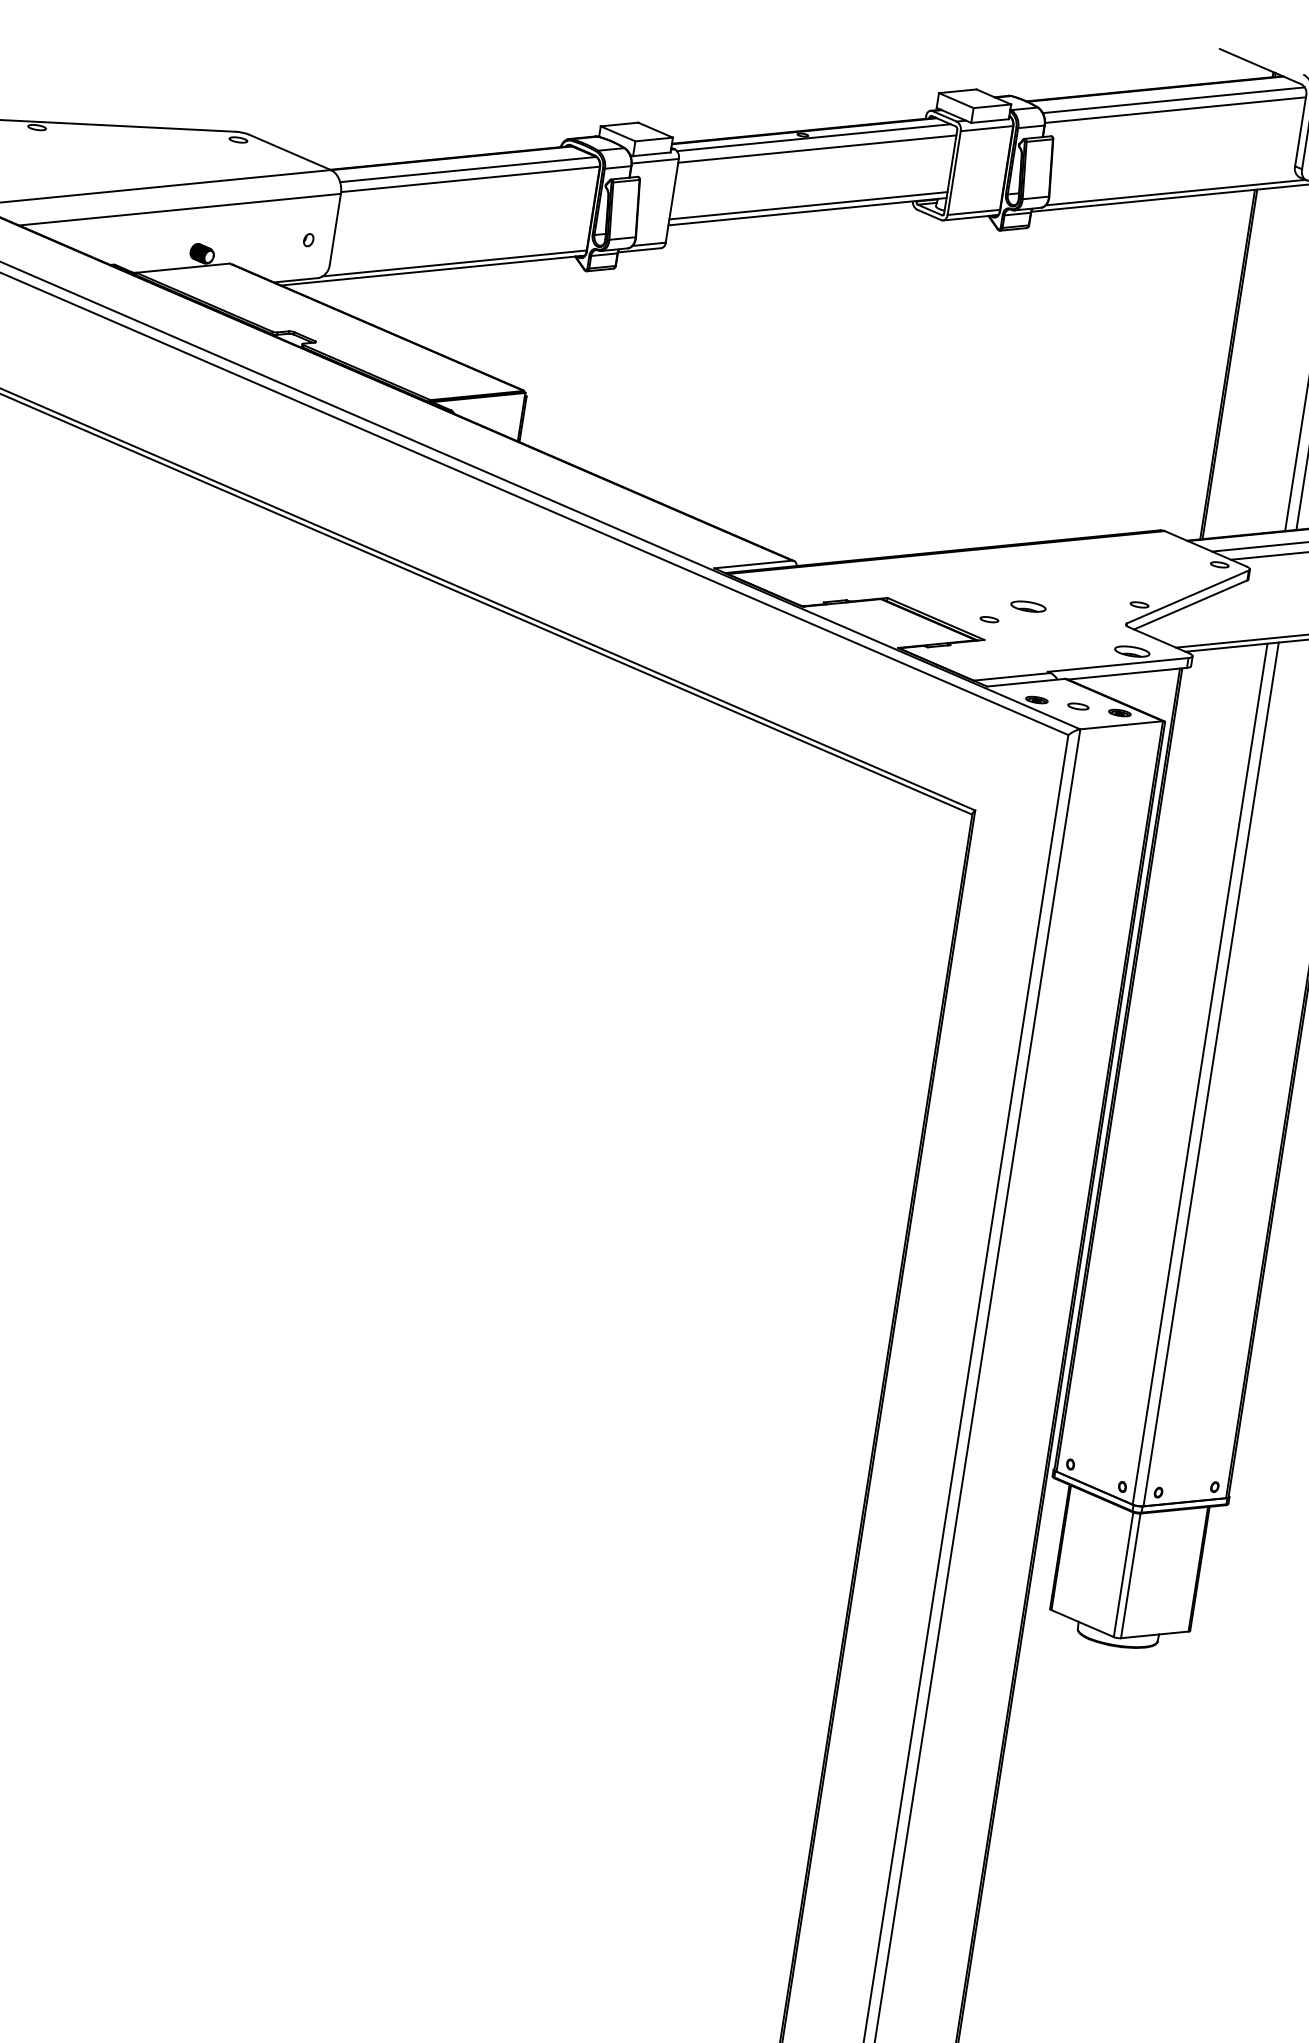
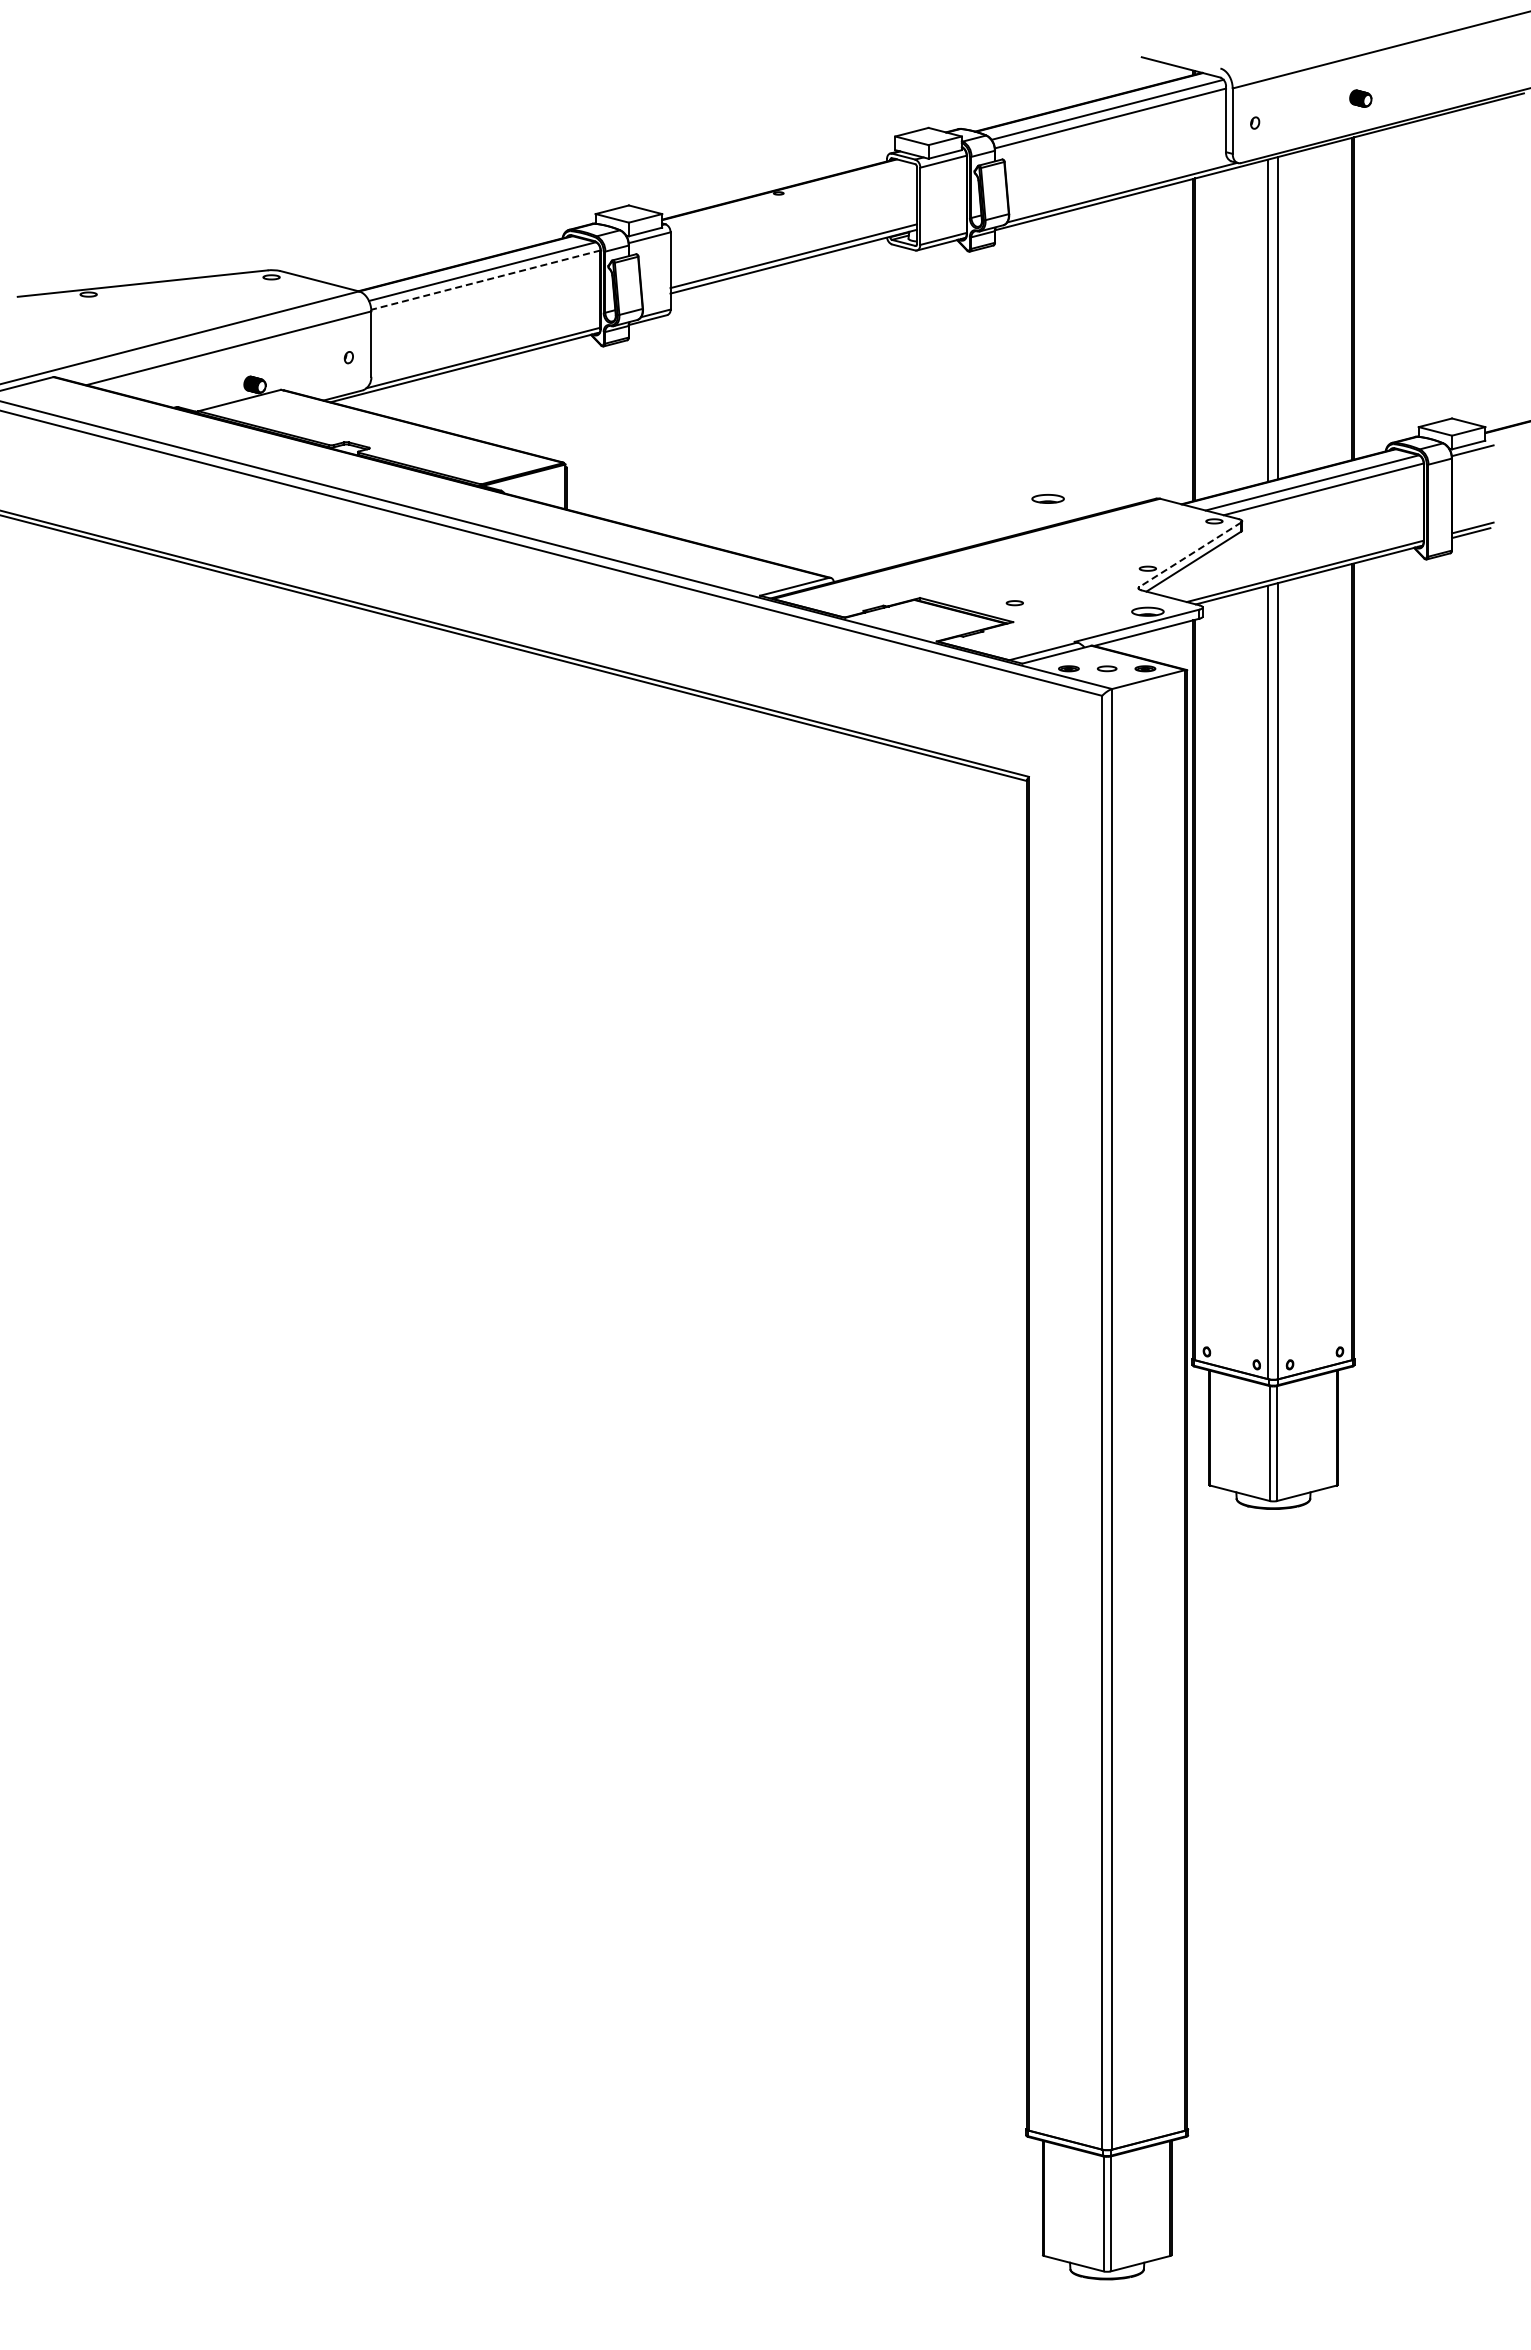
line: (813, 136) -> (788, 193), removed
line: (817, 148) -> (793, 203), removed
line: (469, 179) -> (485, 280), solid -> dashed
line: (1186, 597) -> (1189, 555), solid -> dashed
part: (1027, 606) -> (1047, 498), moved

